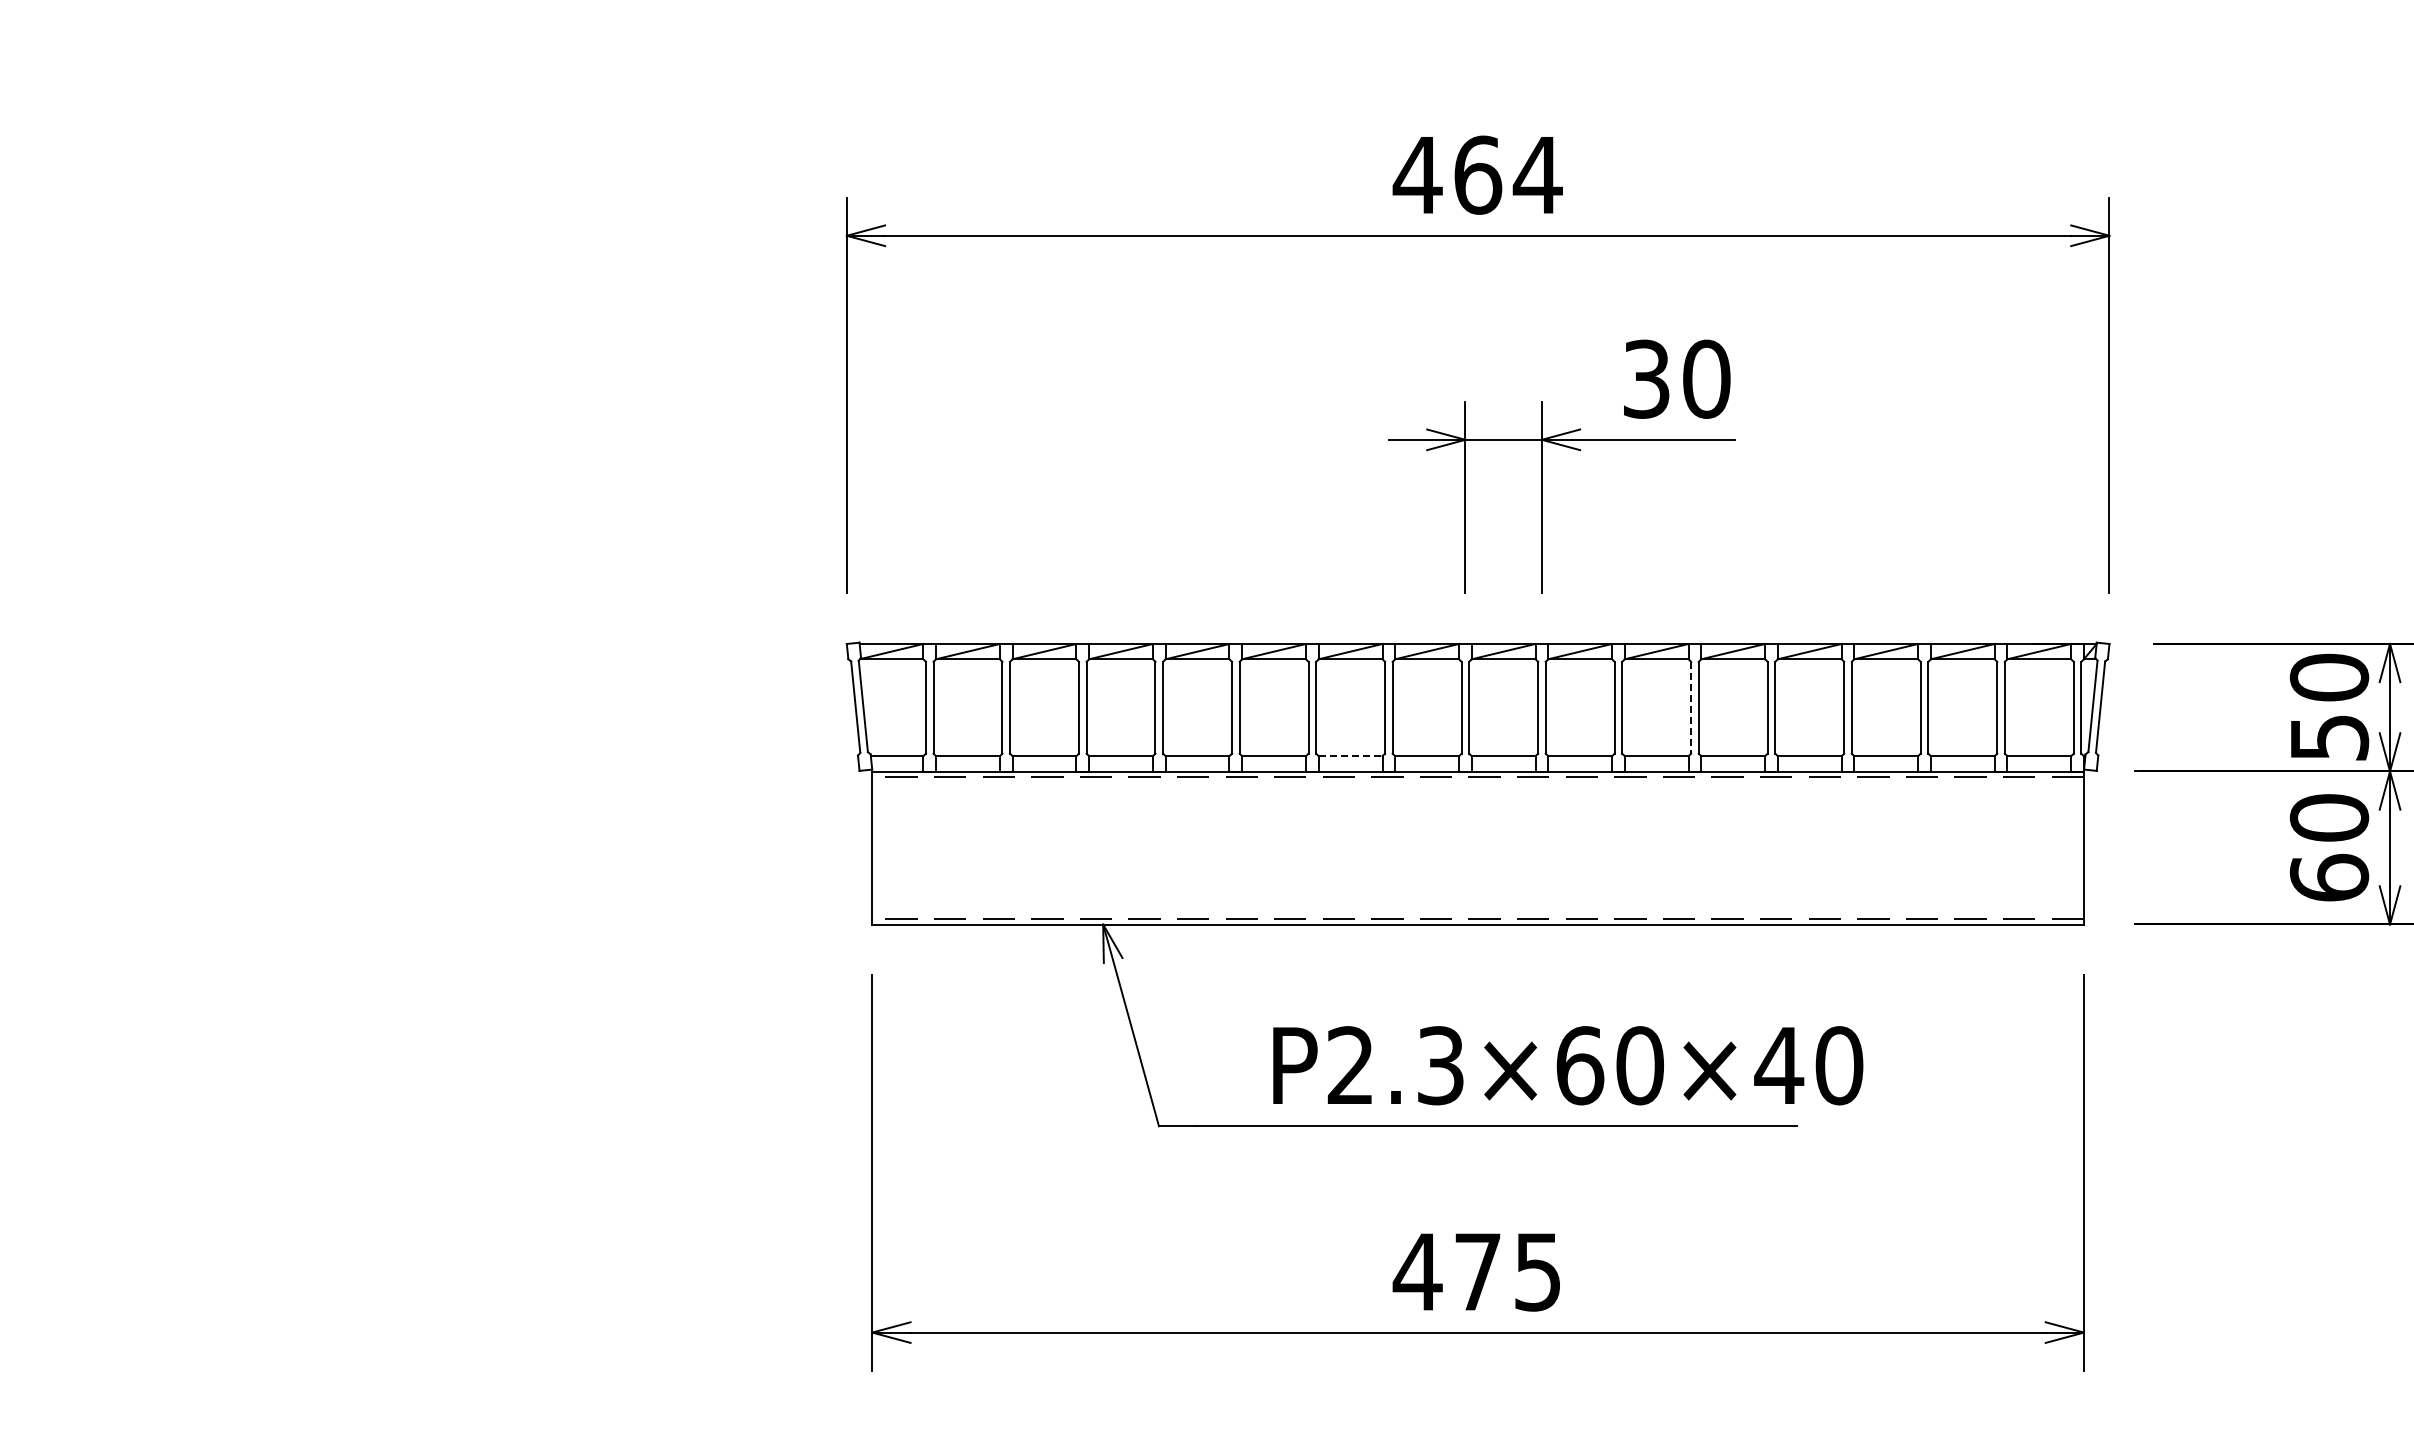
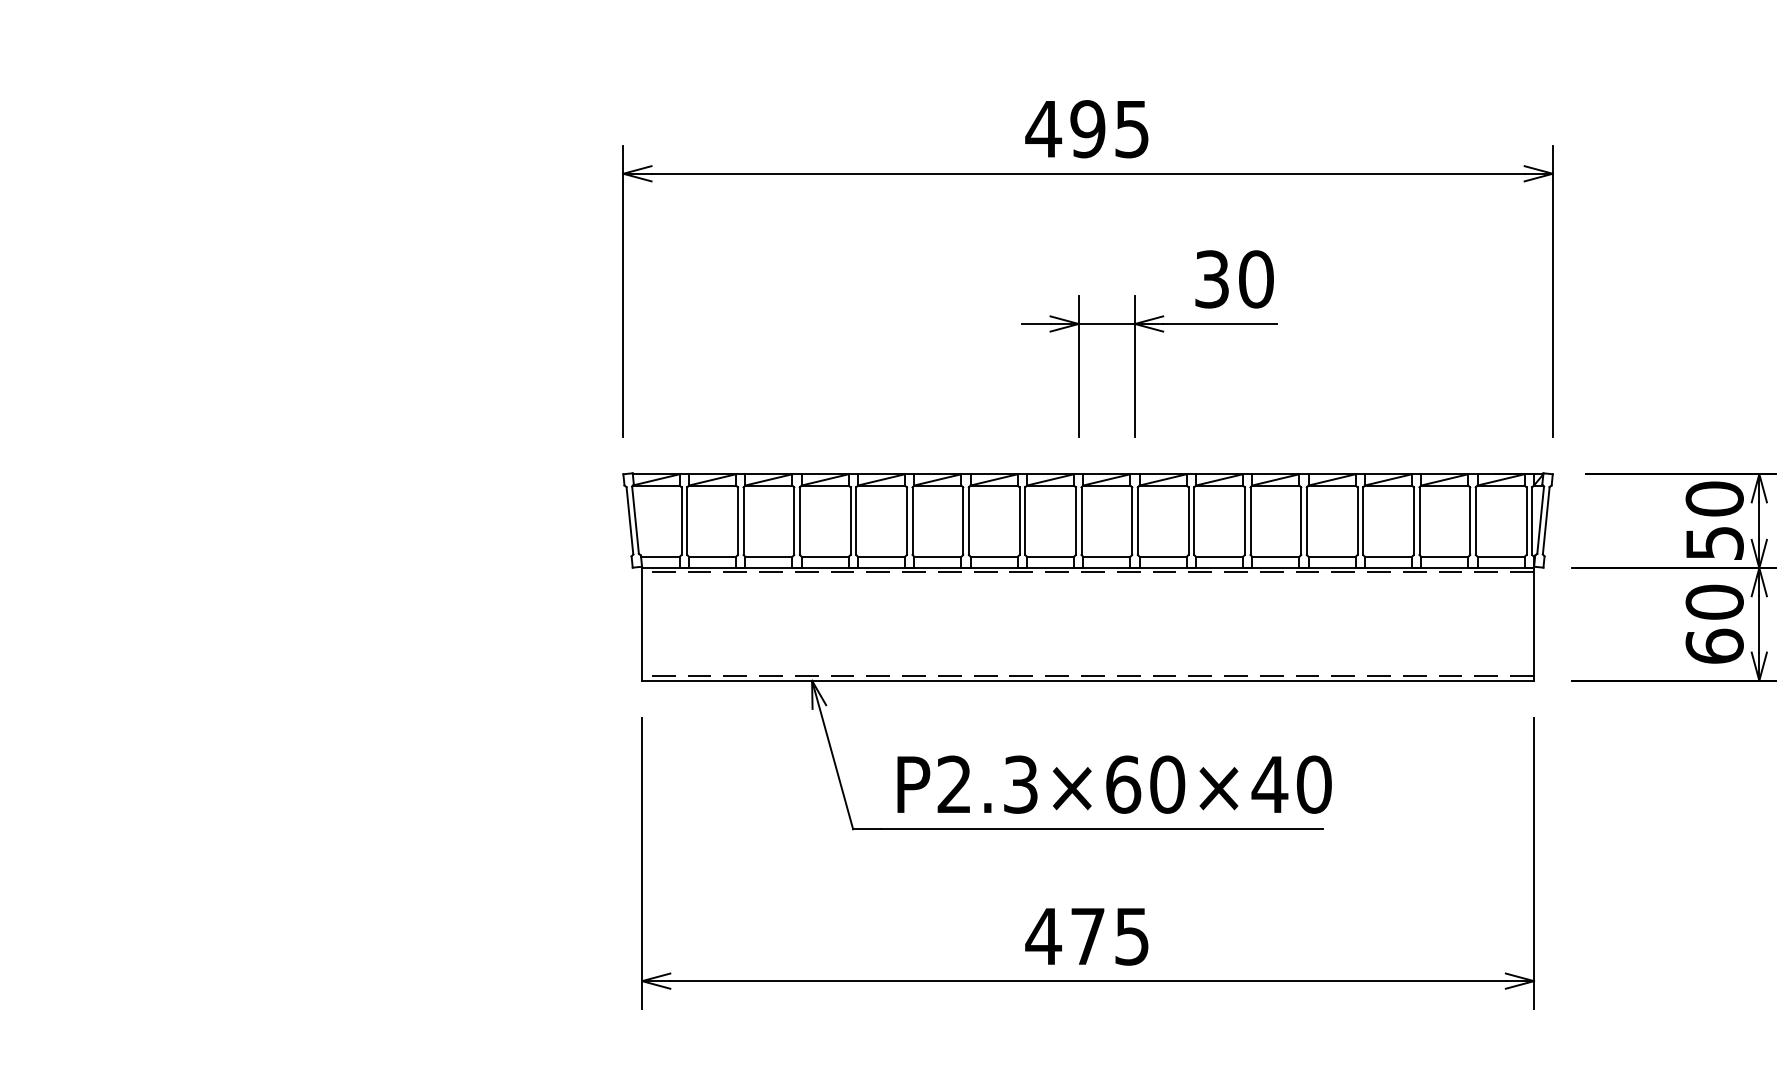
text: (1508, 174) -> (1110, 128), 464 -> 495
line: (1691, 707) -> (1245, 521), dashed -> solid
line: (1350, 756) -> (994, 557), dashed -> solid
text: (1568, 1065) -> (1114, 784), moved

